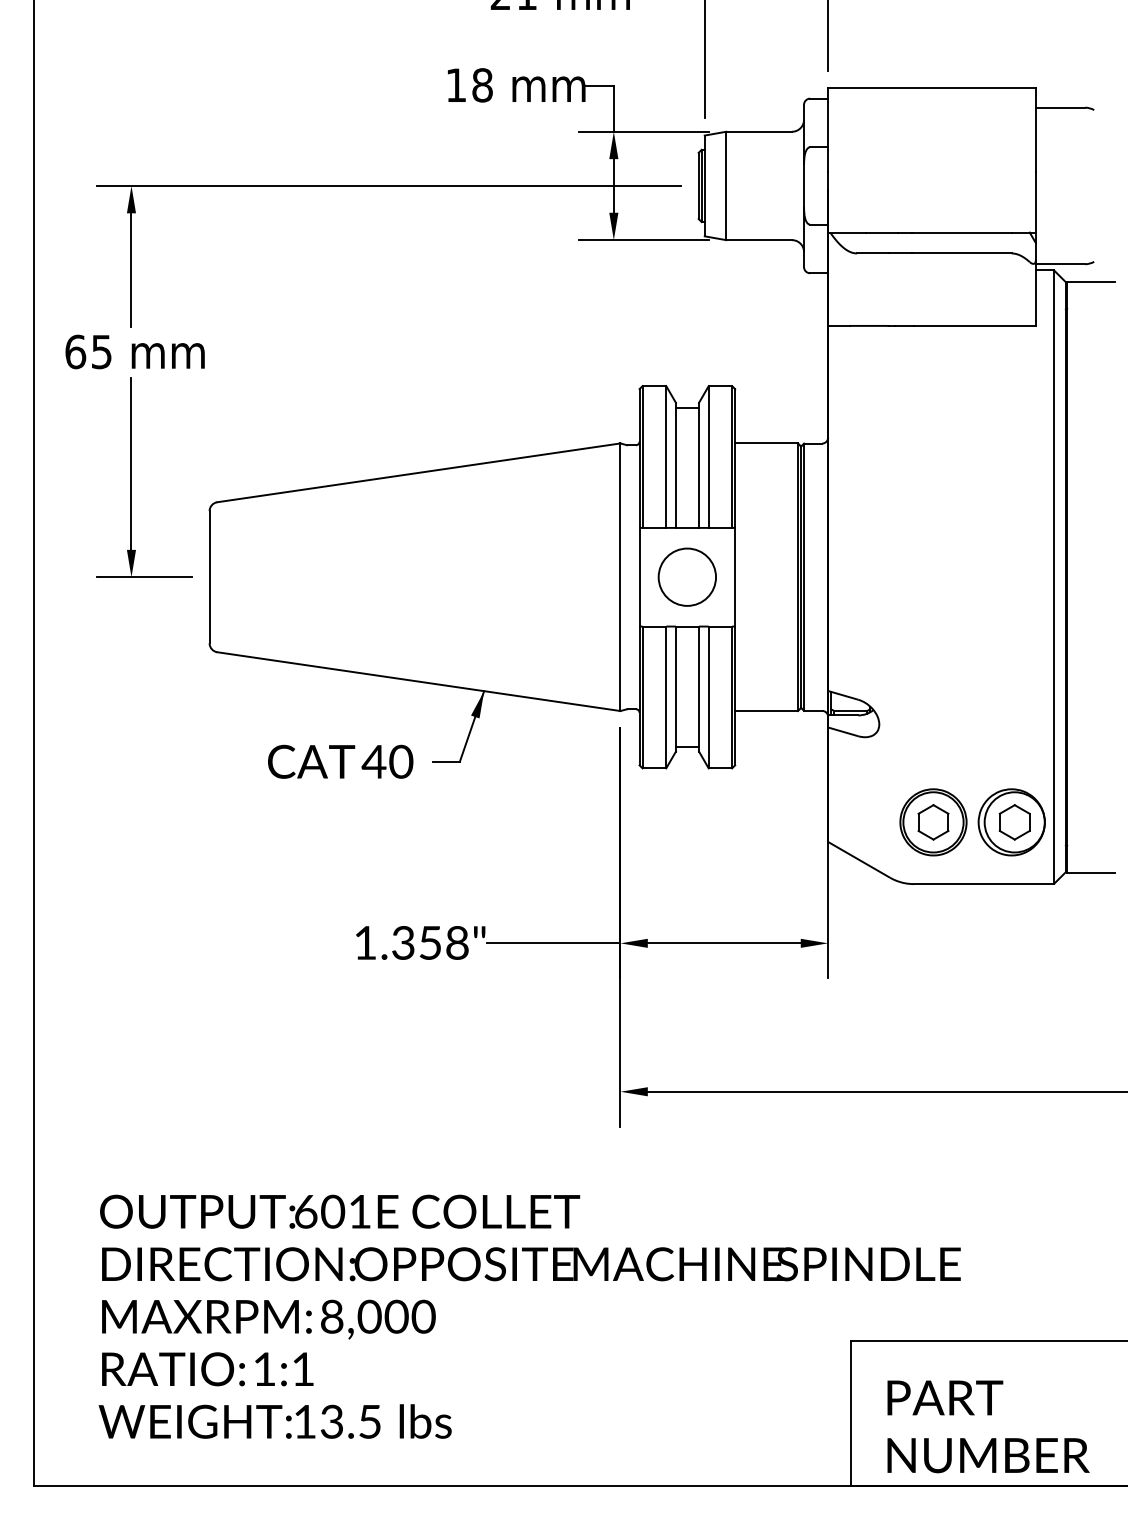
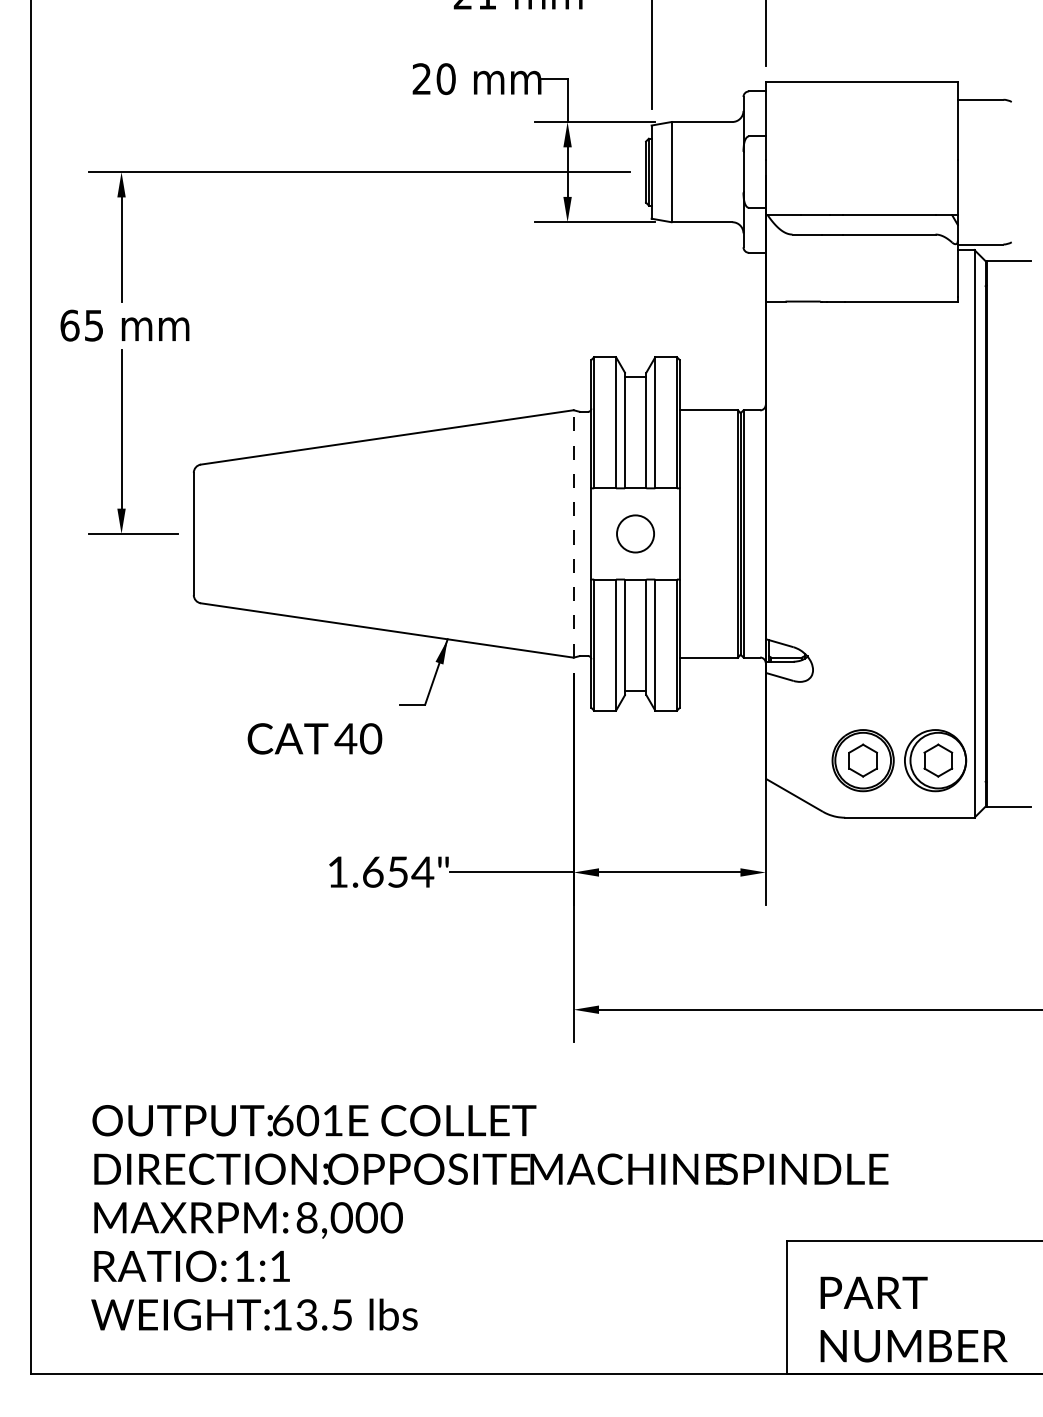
text: (469, 85) -> (434, 79), 18 -> 20
circle: (687, 576) -> (635, 533), size x0.7
line: (620, 577) -> (573, 534), solid -> dashed
text: (340, 761) -> (314, 738), moved
text: (430, 942) -> (398, 871), 1.358" -> 1.654"

